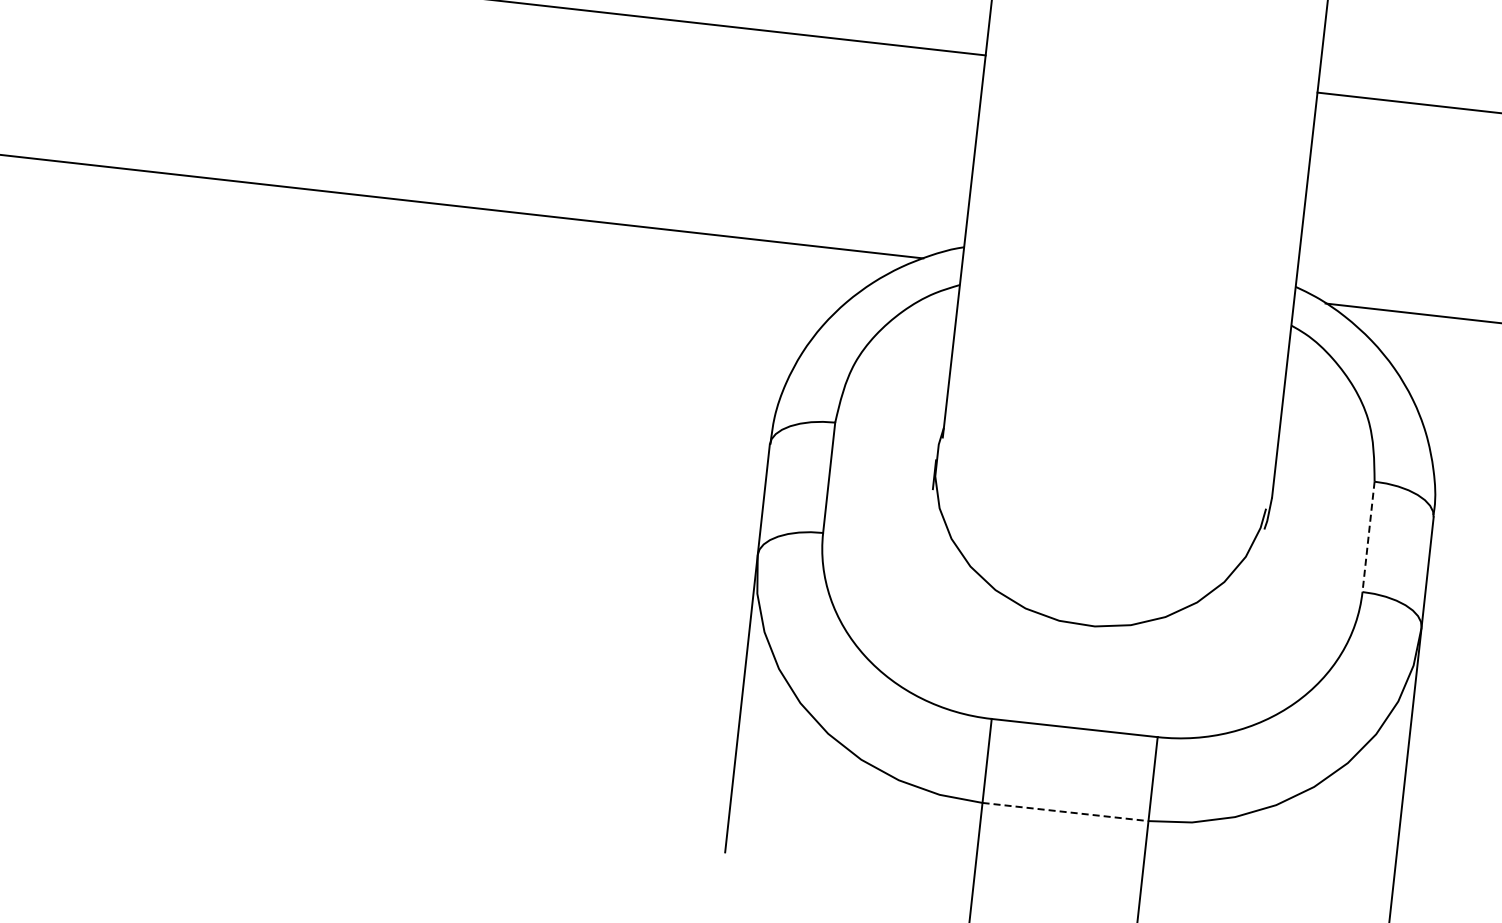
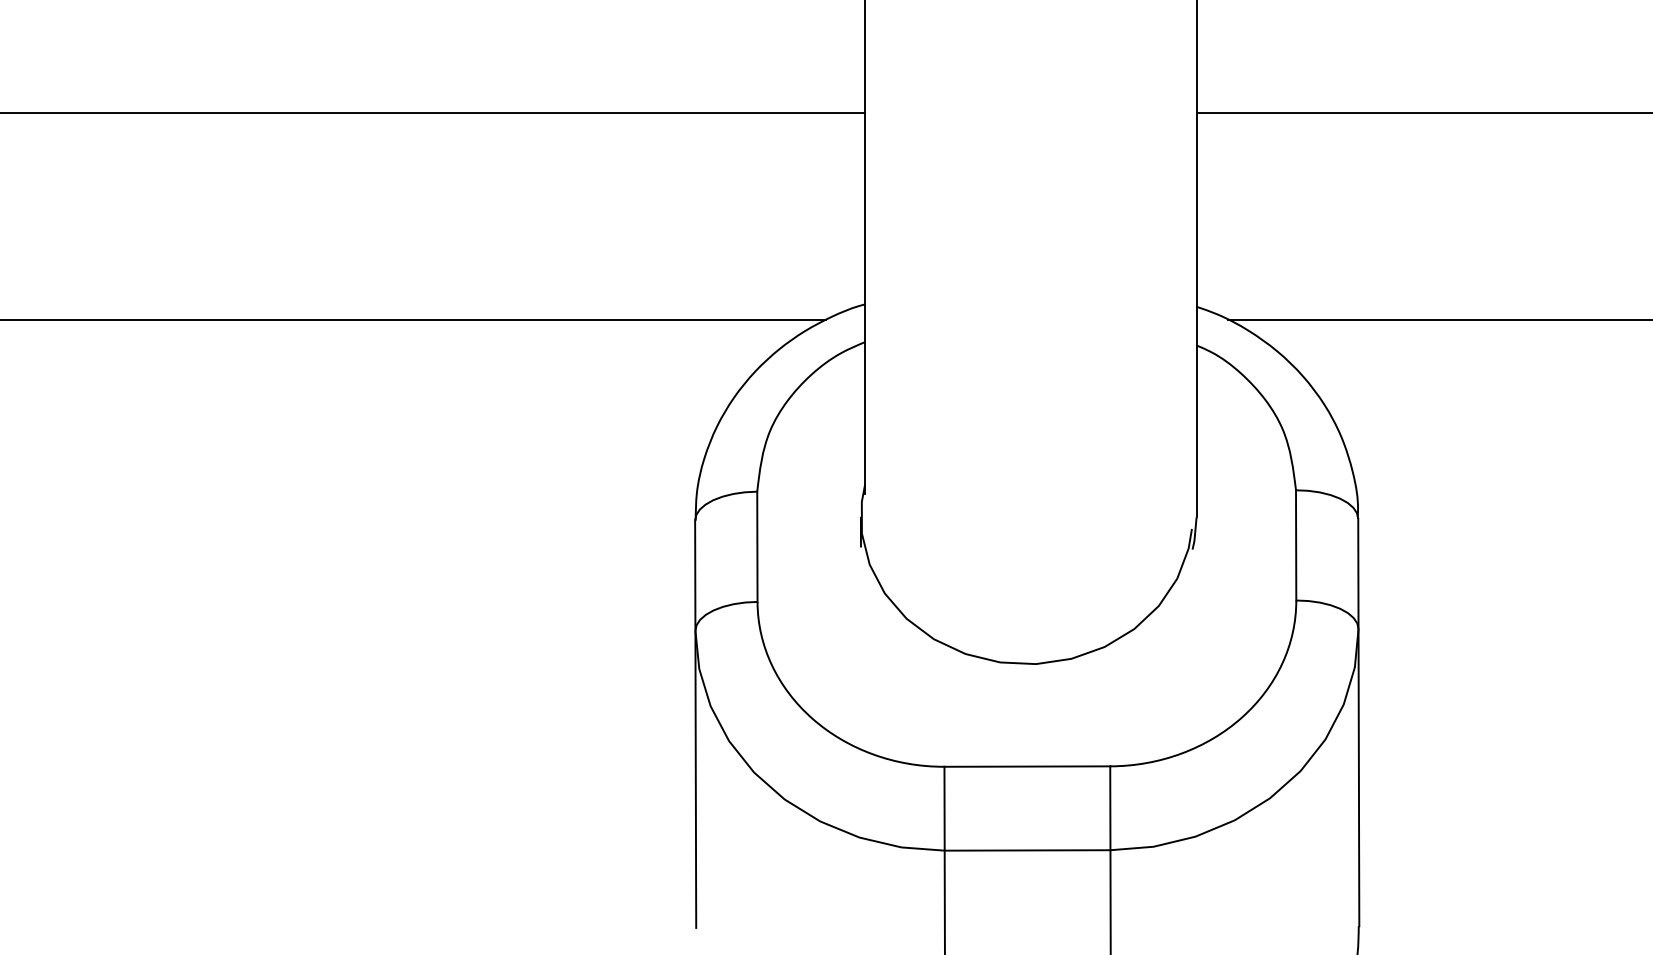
line: (1368, 537) -> (1296, 545), dashed -> solid
line: (1065, 812) -> (1027, 850), dashed -> solid

